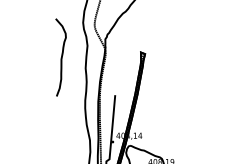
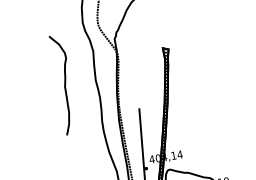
curve: (60, 57) -> (63, 84), moved

